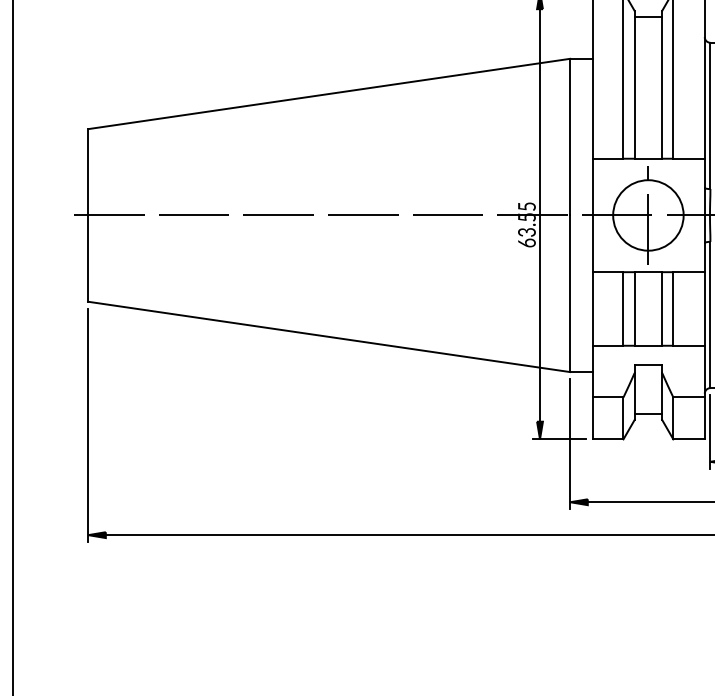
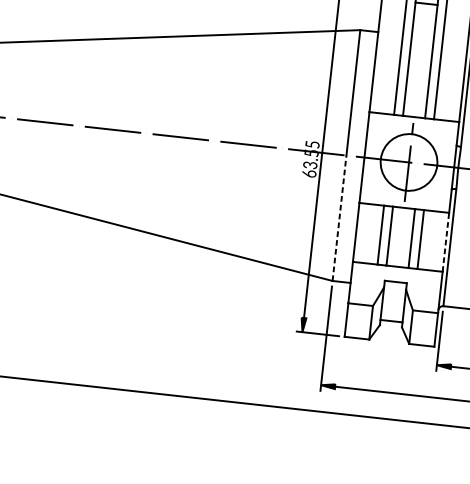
line: (570, 293) -> (339, 218), solid -> dashed
line: (704, 308) -> (445, 241), solid -> dashed

